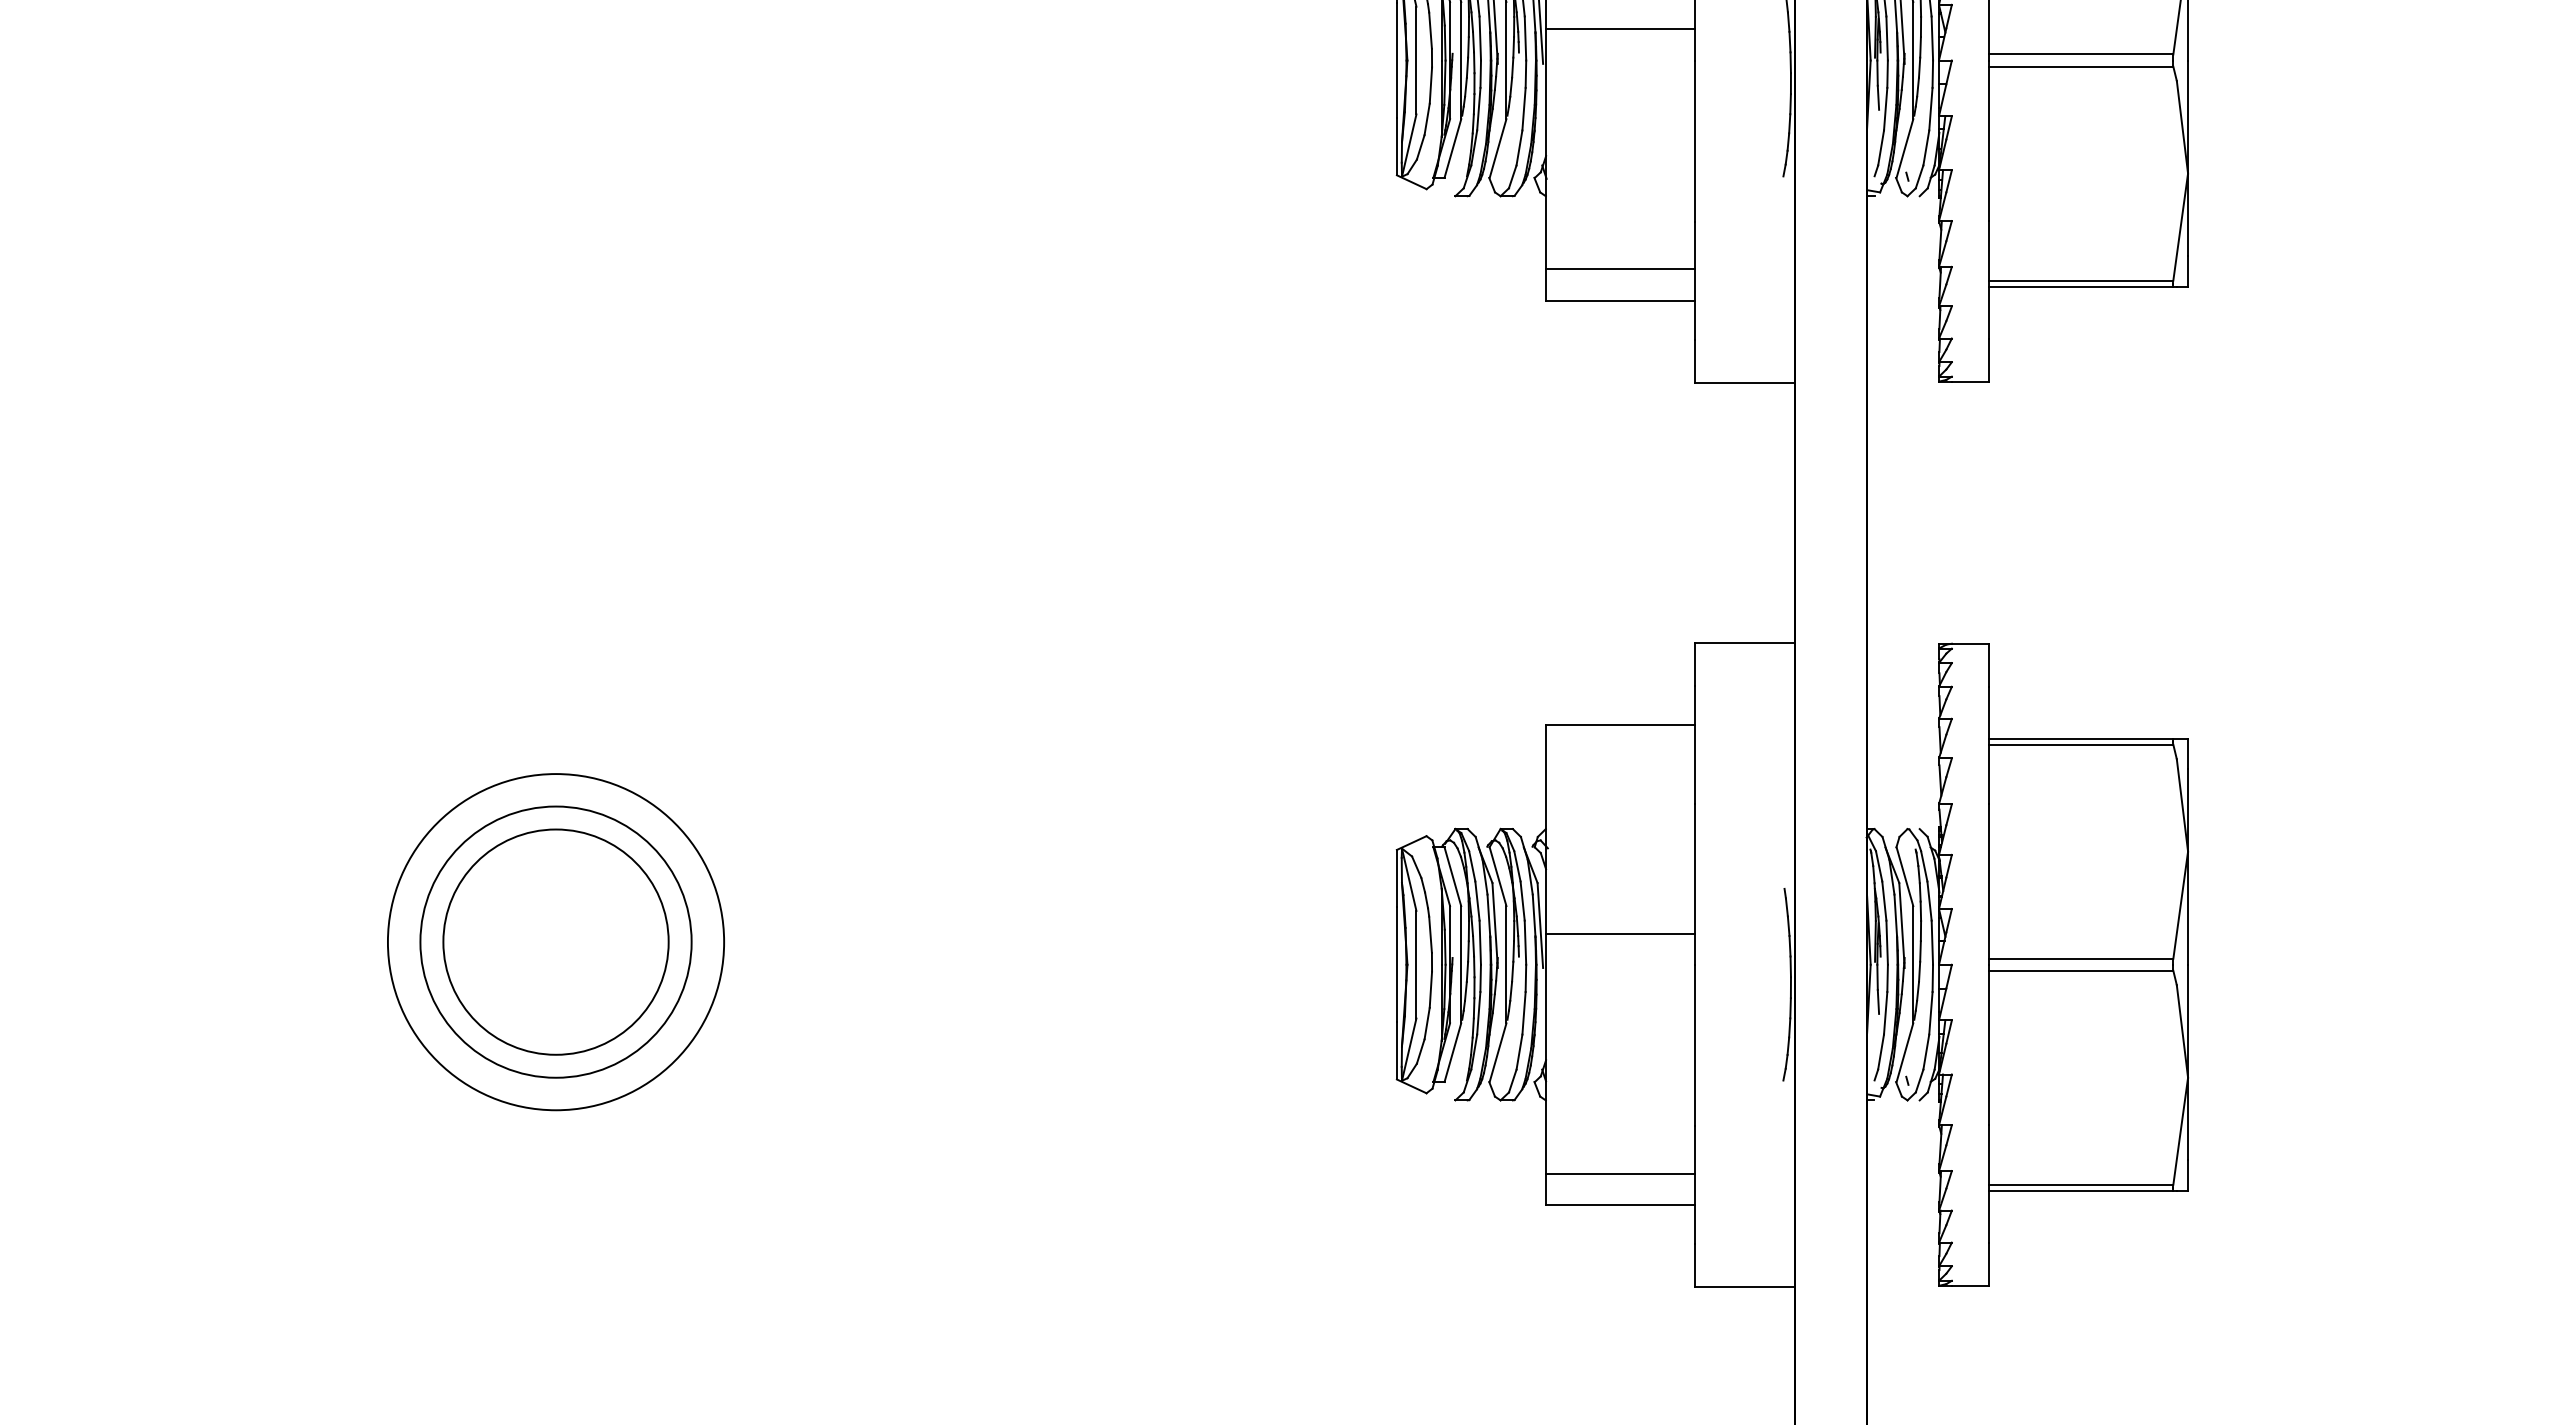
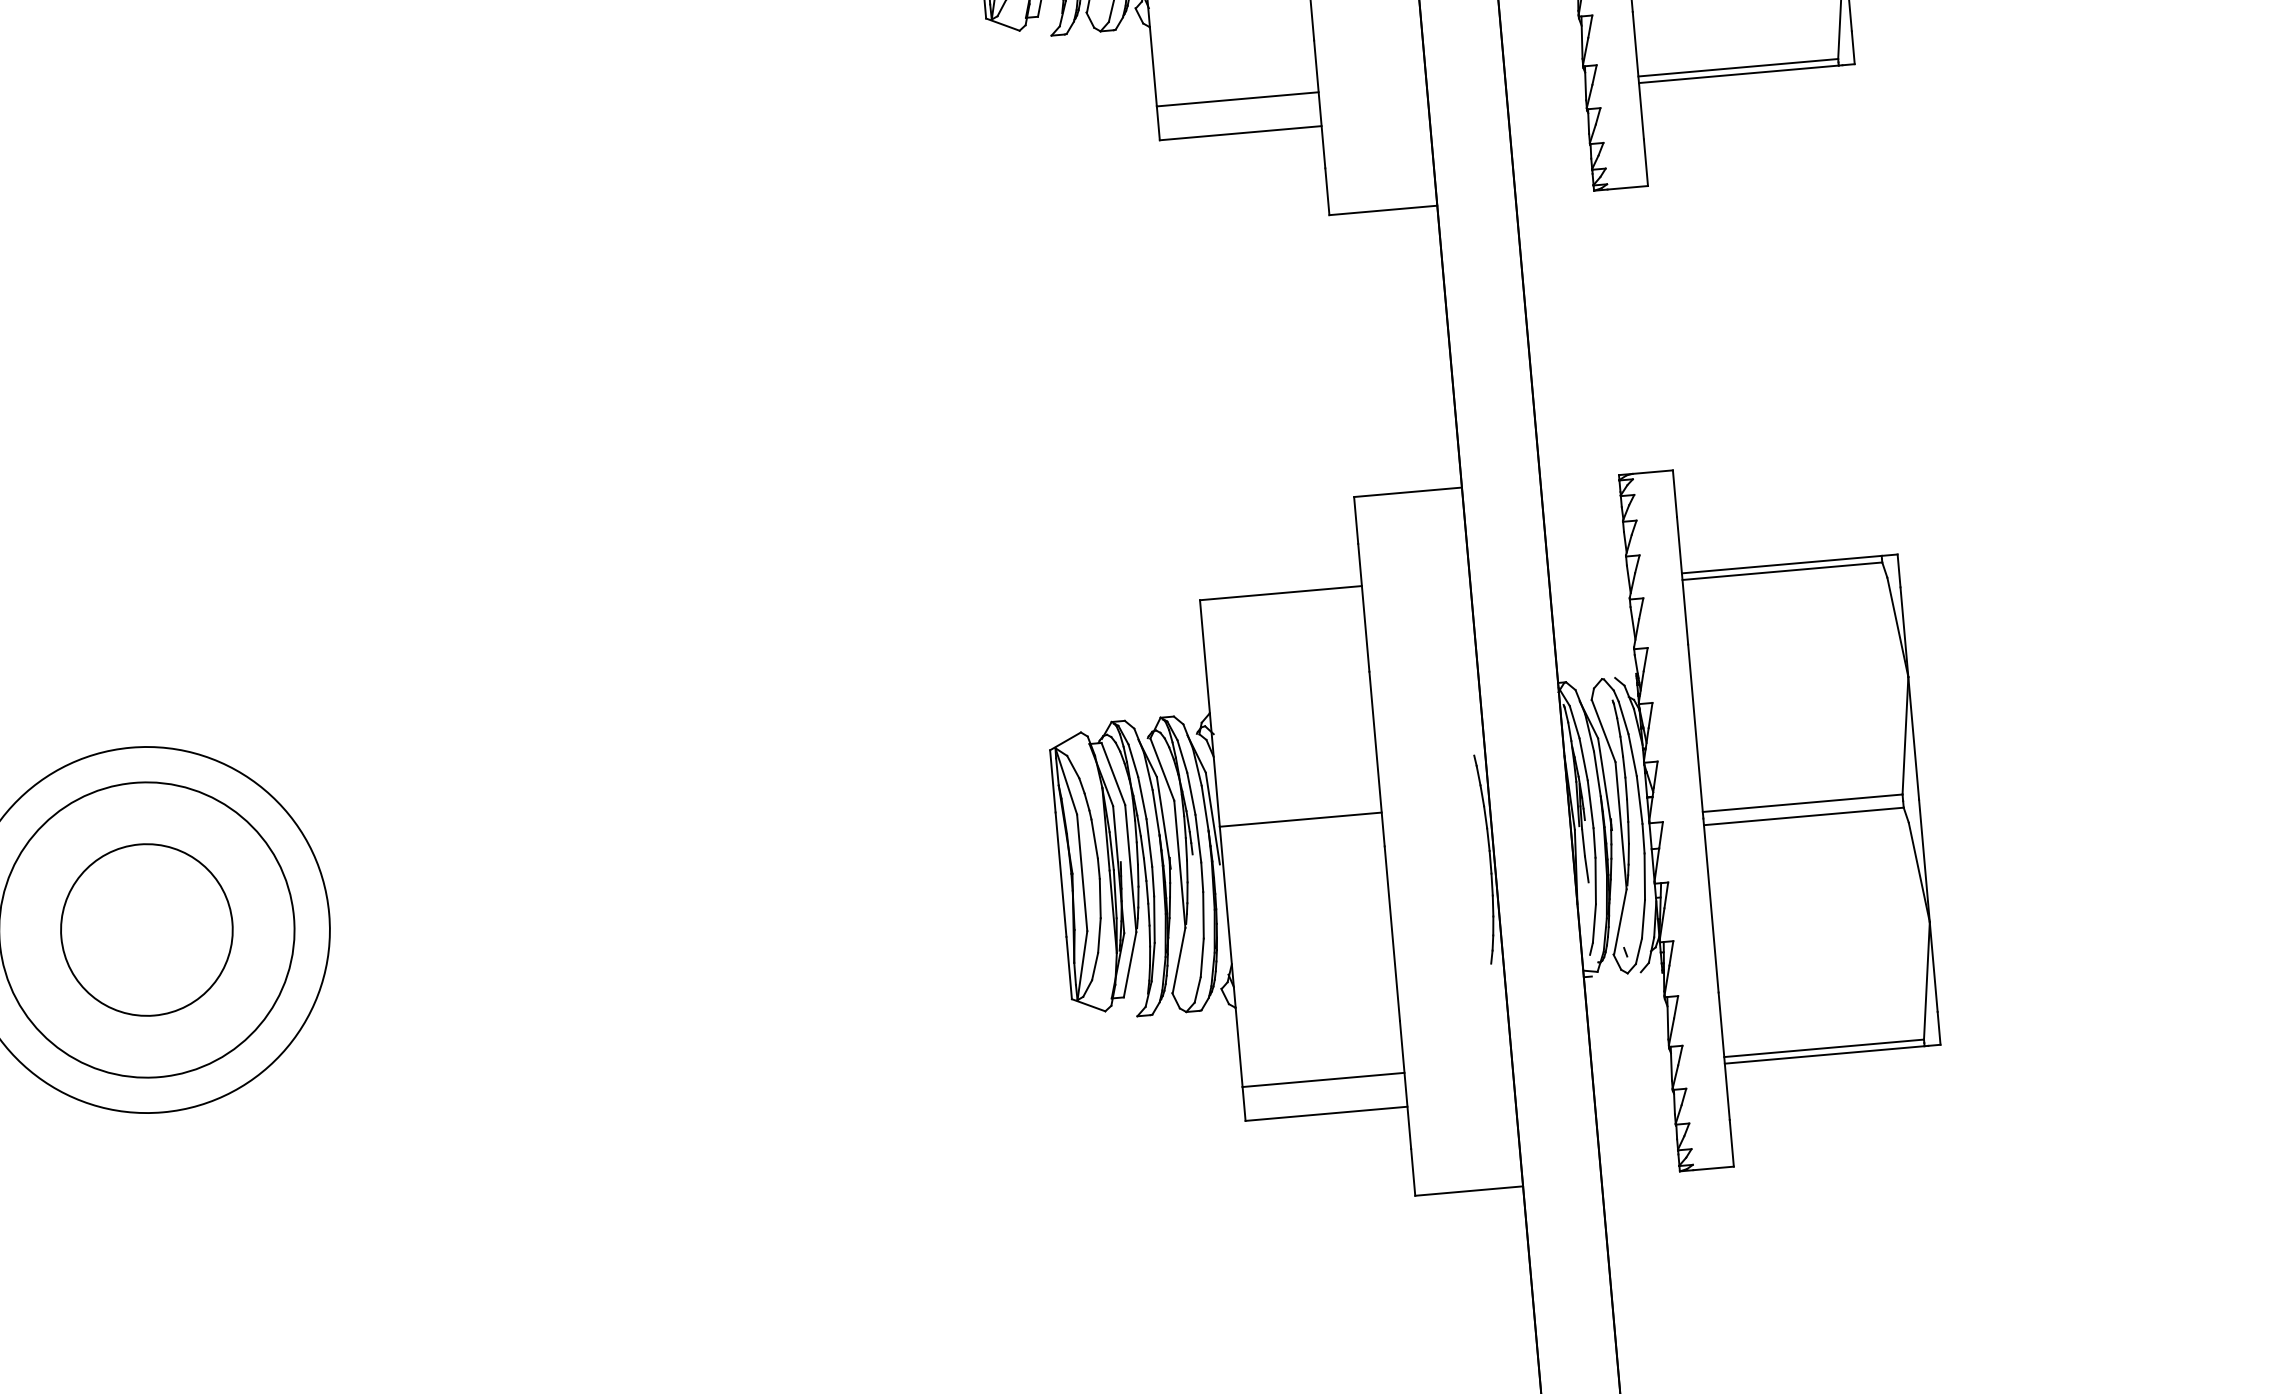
circle: (555, 941) -> (146, 929), size x0.7

